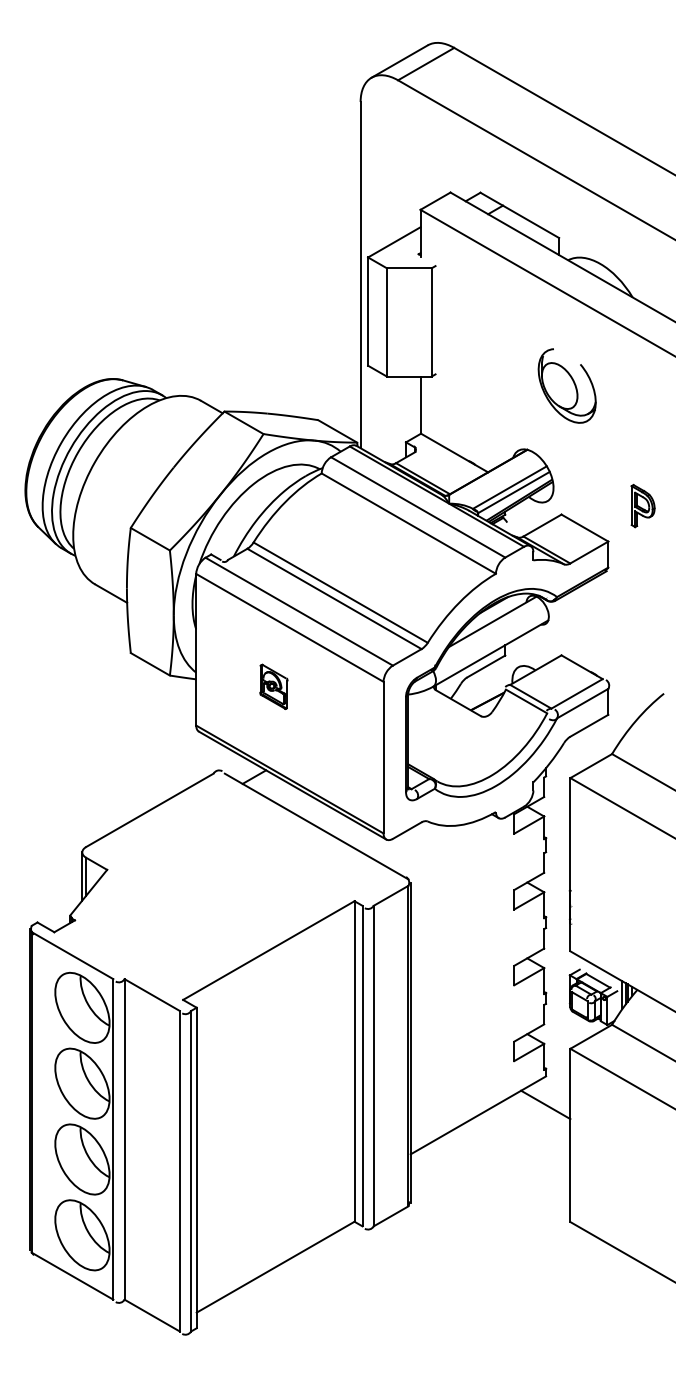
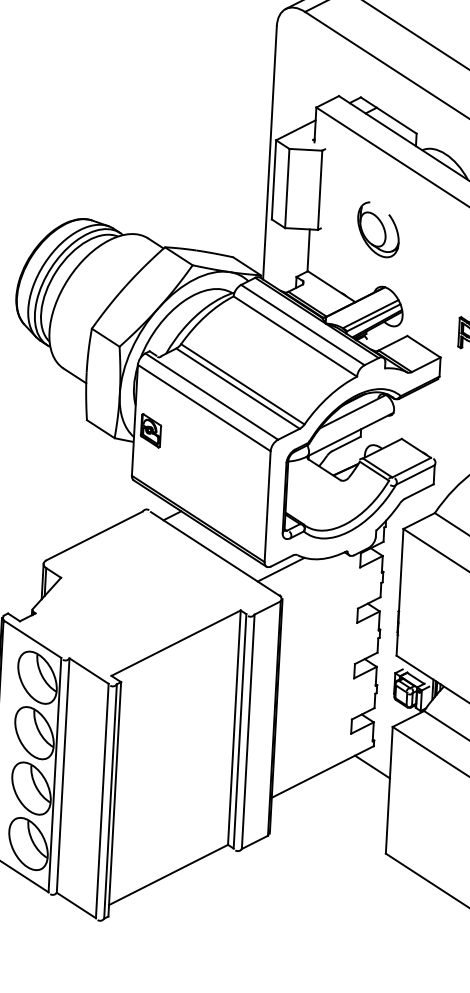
part: (566, 385) -> (377, 229), moved
part: (273, 686) -> (150, 430), moved
line: (406, 842) -> (281, 569), added

